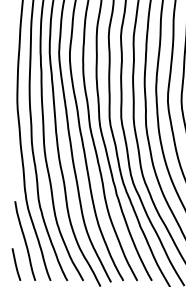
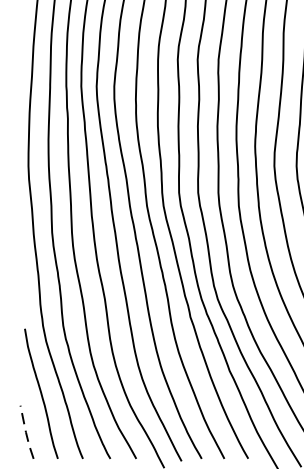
line: (15, 264) -> (25, 432), solid -> dashed

